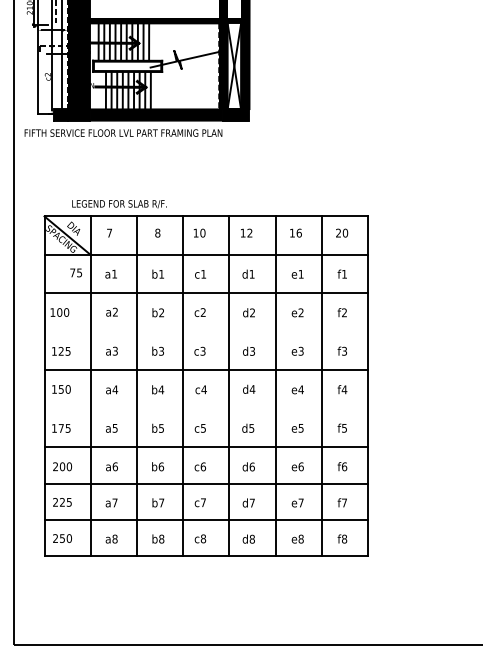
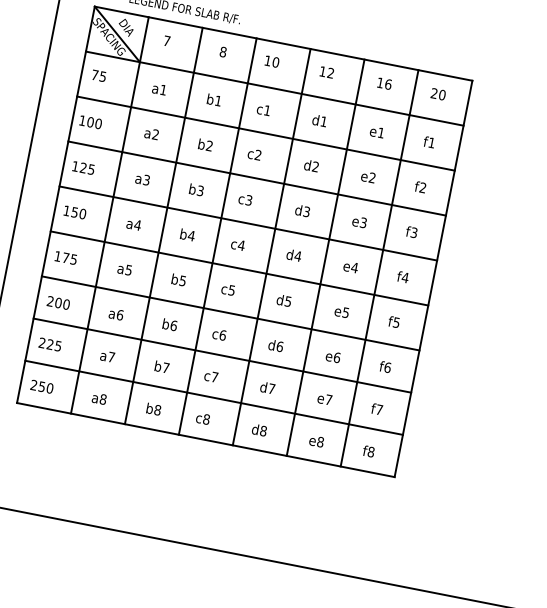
text: (76, 272) -> (99, 75), moved
line: (205, 331) -> (256, 177), added
line: (205, 408) -> (238, 267), added

